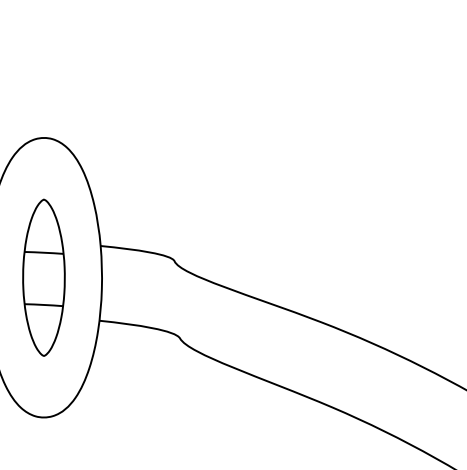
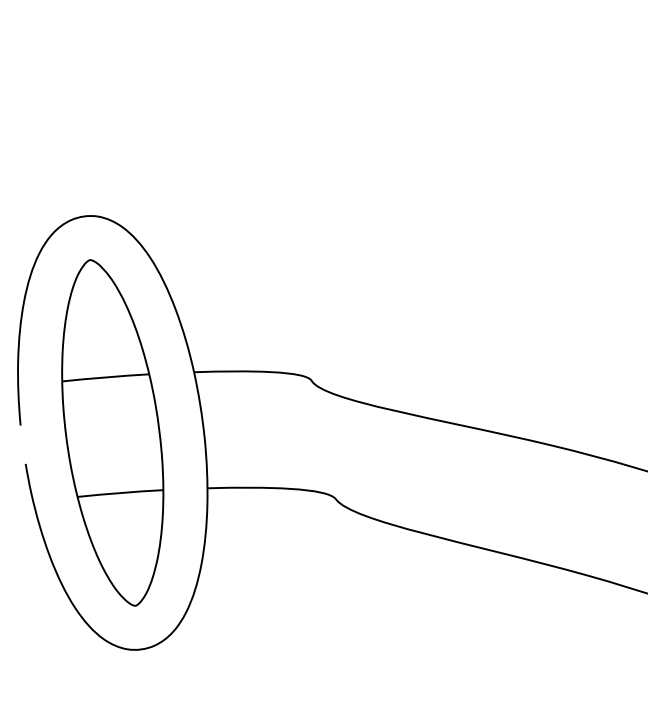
part: (43, 277) -> (111, 432), size x1.43

